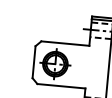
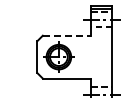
line: (65, 43) -> (67, 35), solid -> dashed

